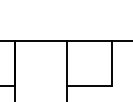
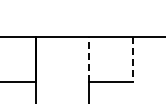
line: (66, 62) -> (88, 58), solid -> dashed
line: (111, 63) -> (133, 59), solid -> dashed

